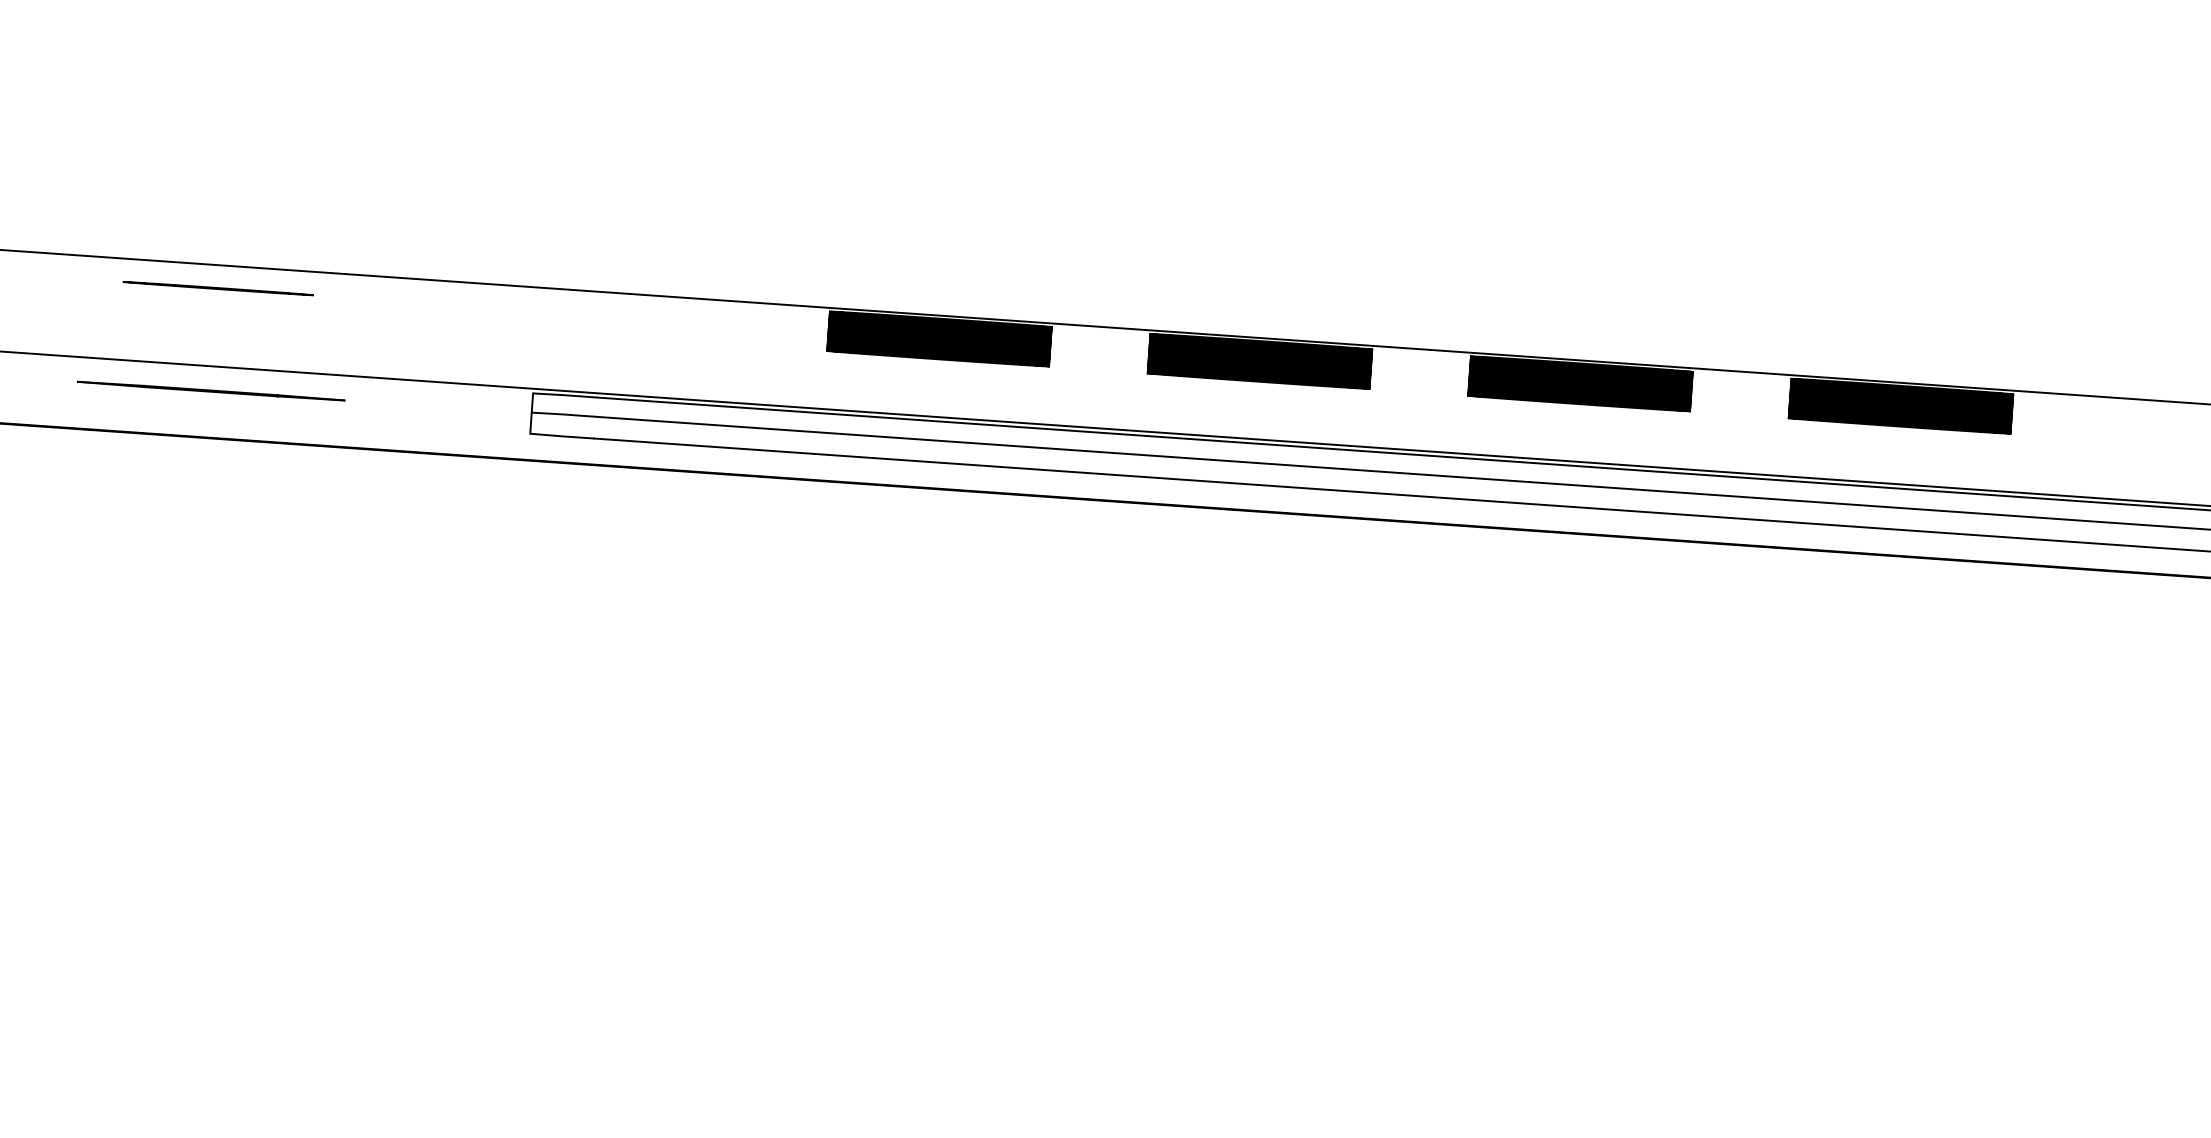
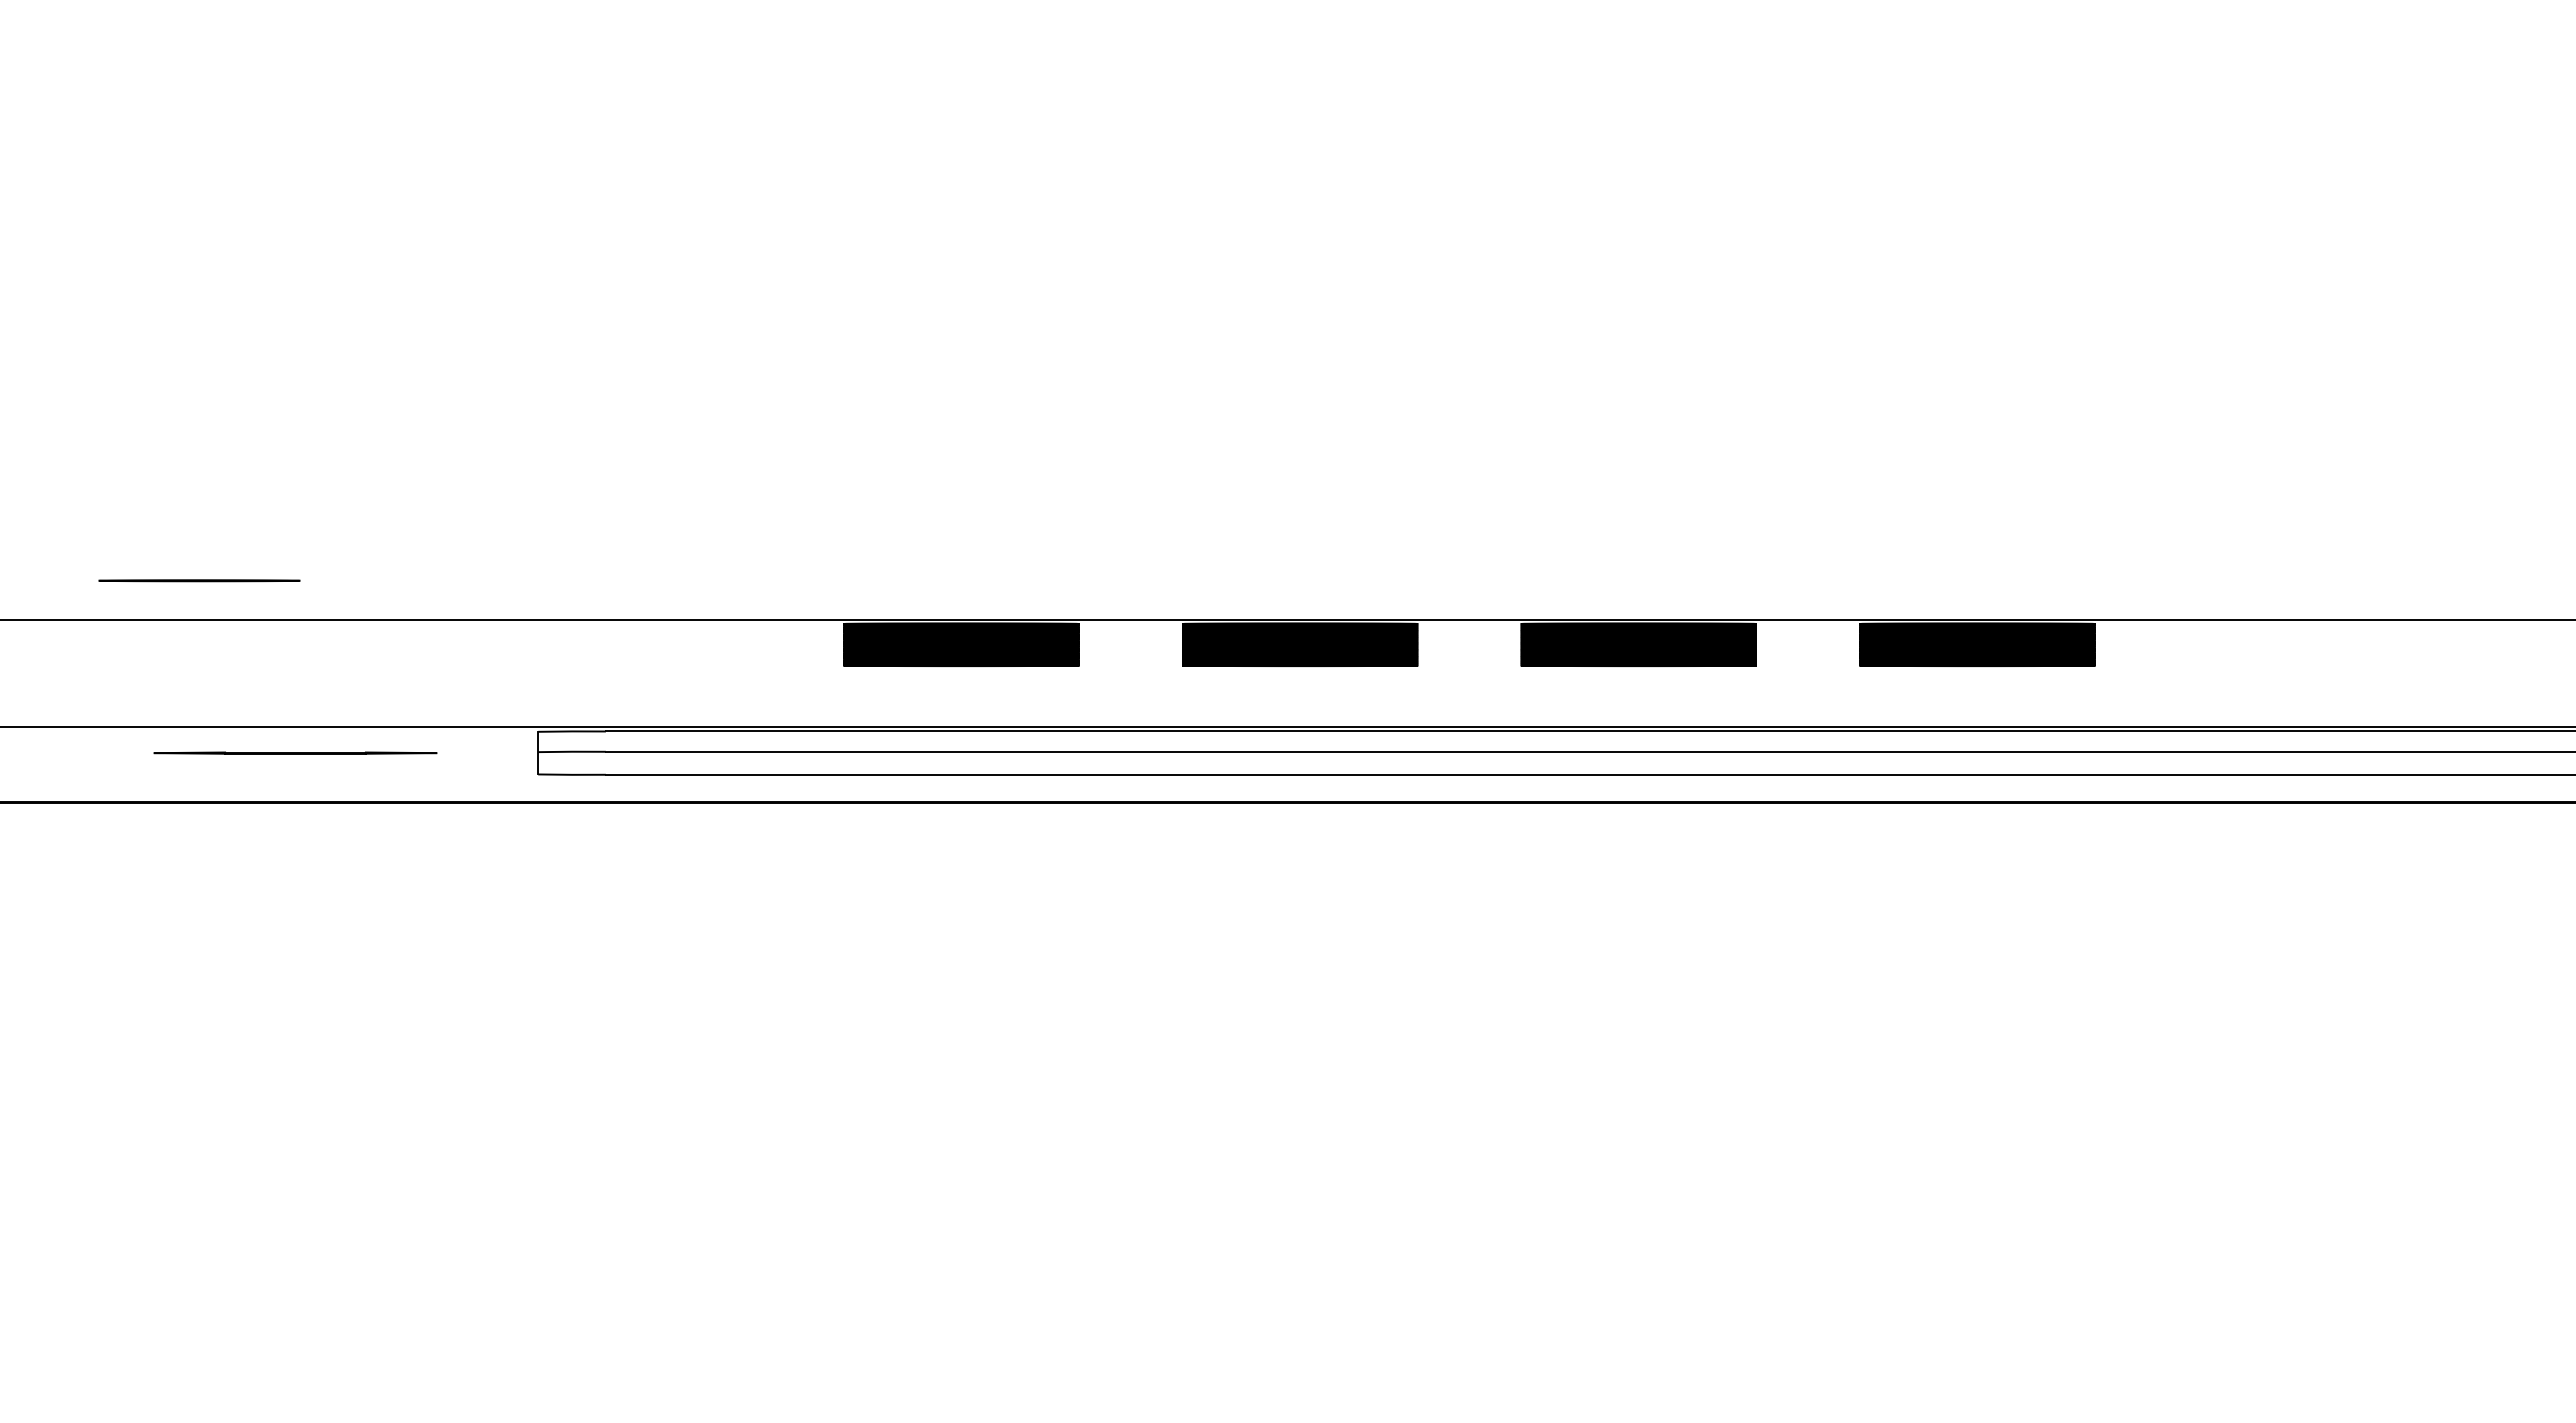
line: (218, 288) -> (199, 580), moved
line: (211, 390) -> (295, 752), moved

